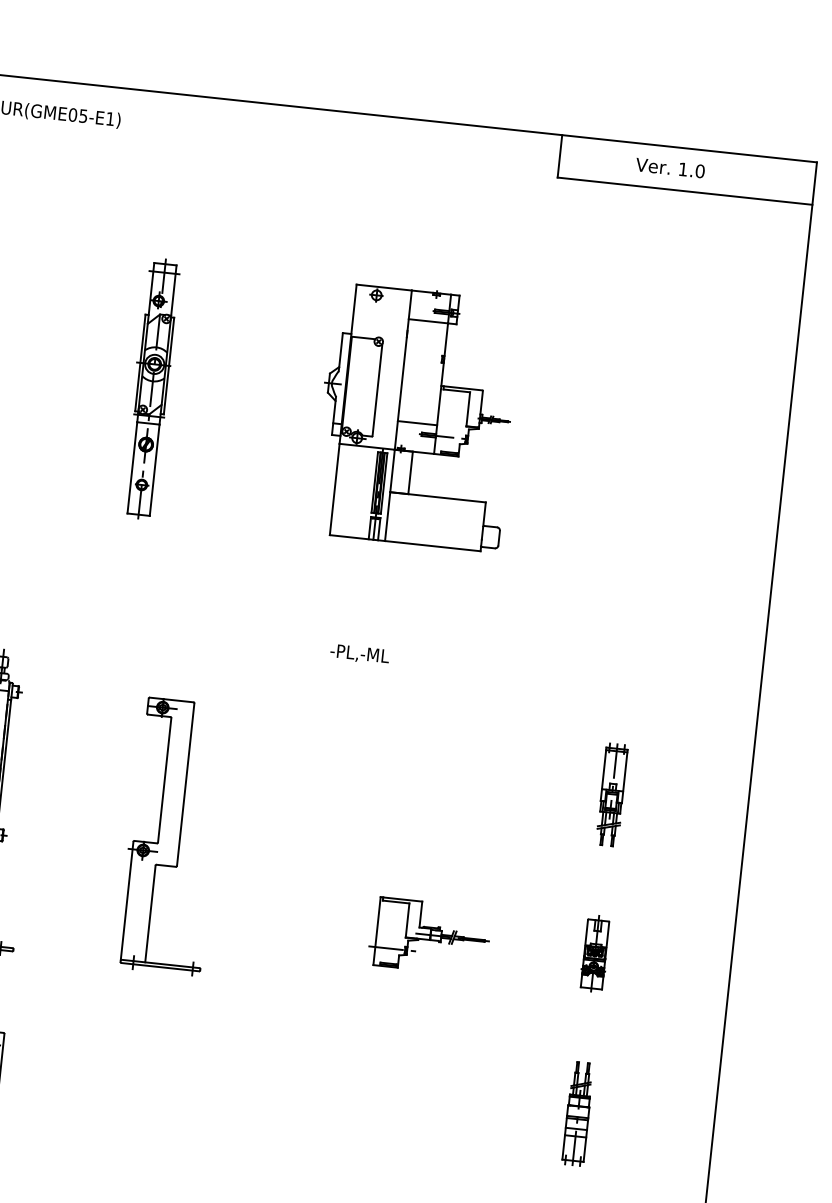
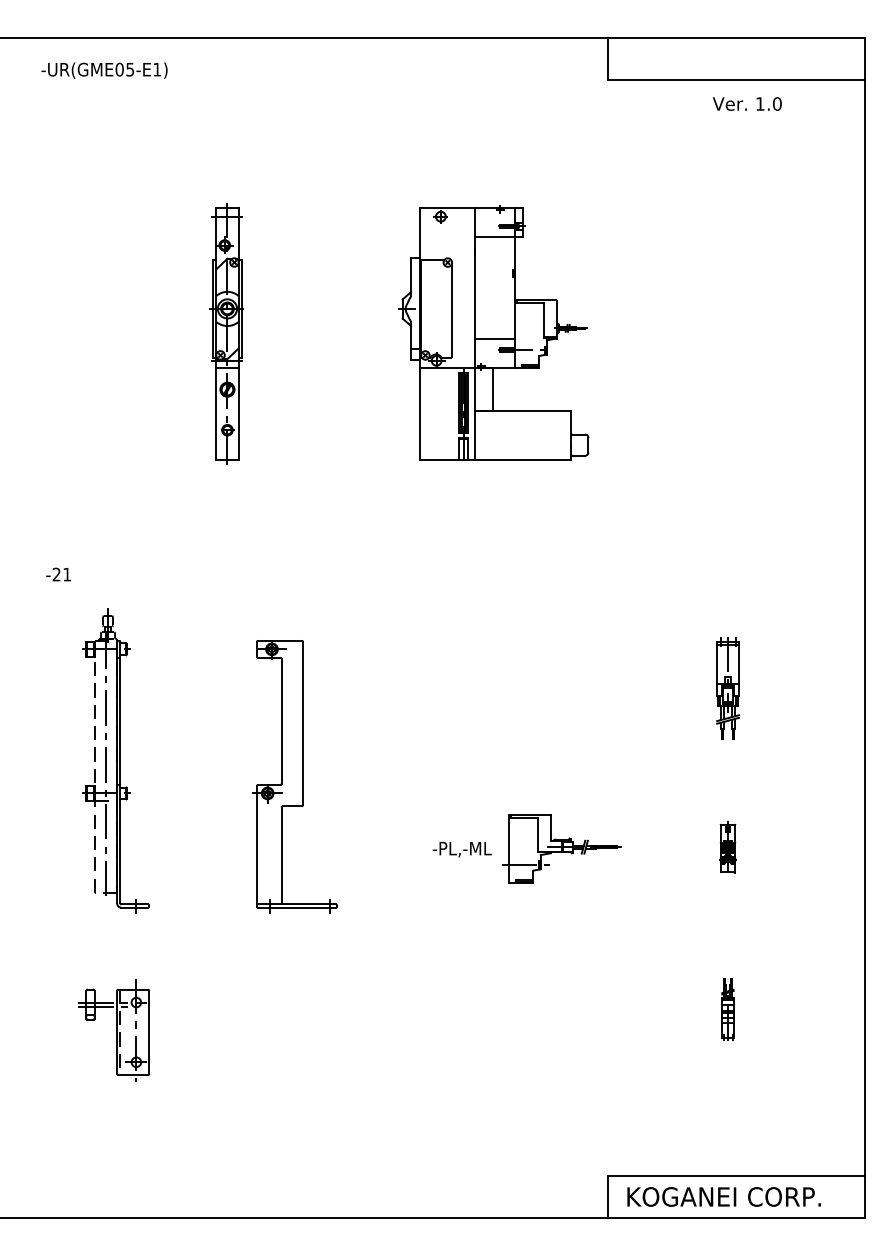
text: (669, 167) -> (746, 103), moved
text: (359, 654) -> (461, 849), moved
part: (594, 953) -> (727, 847), size x0.7
part: (577, 1114) -> (727, 1009), size x0.6

